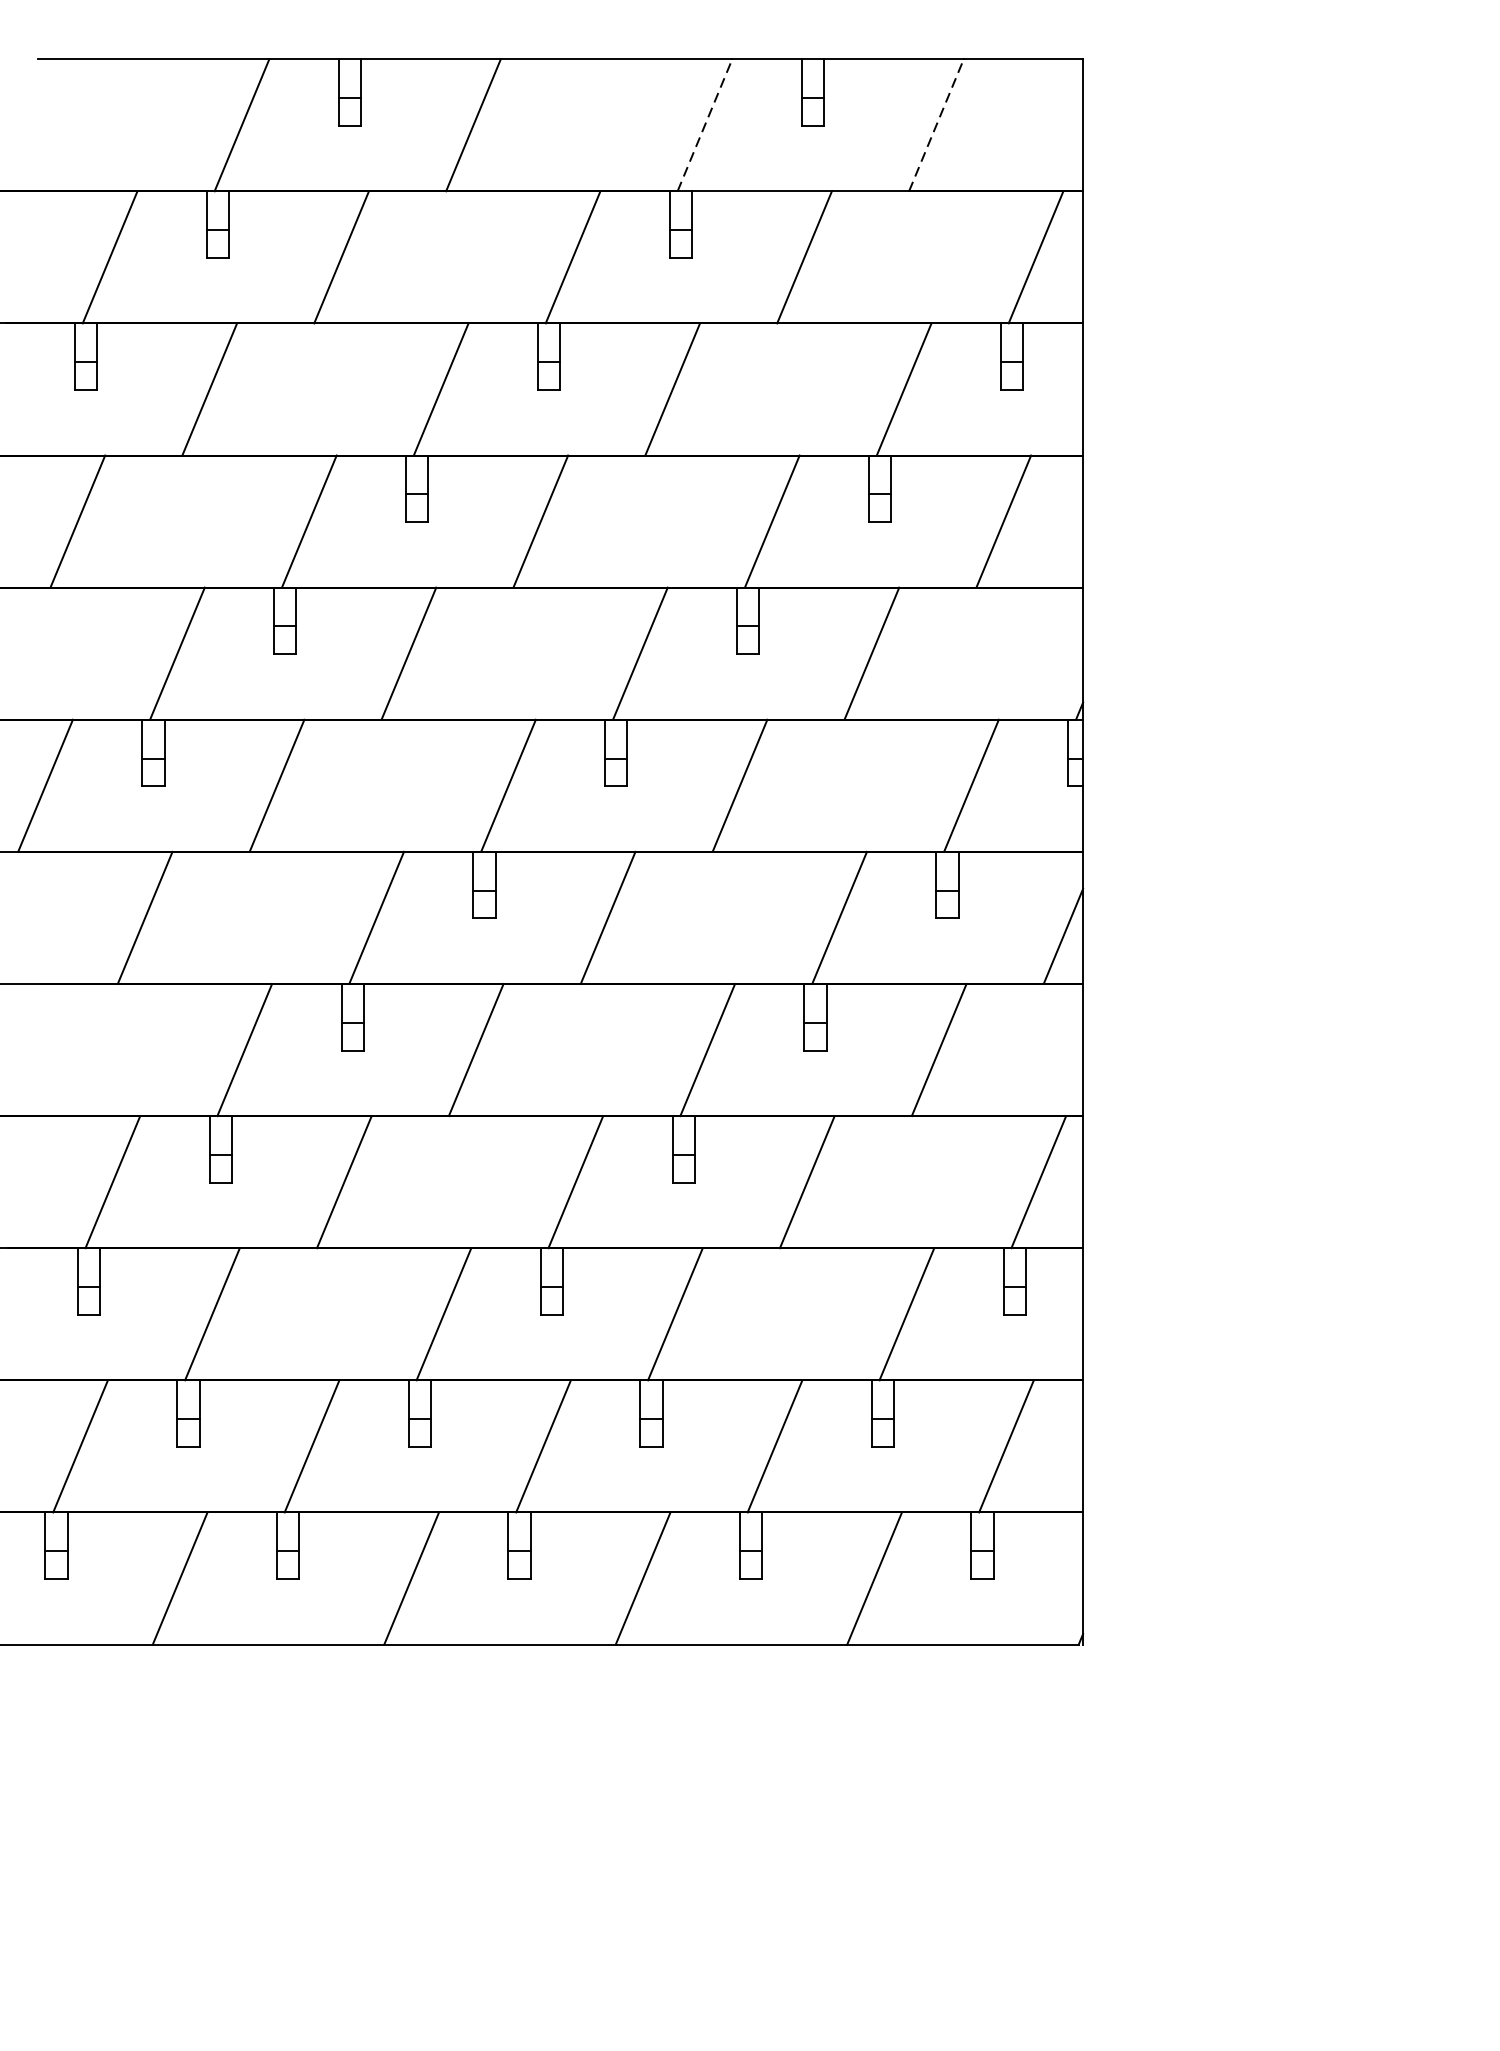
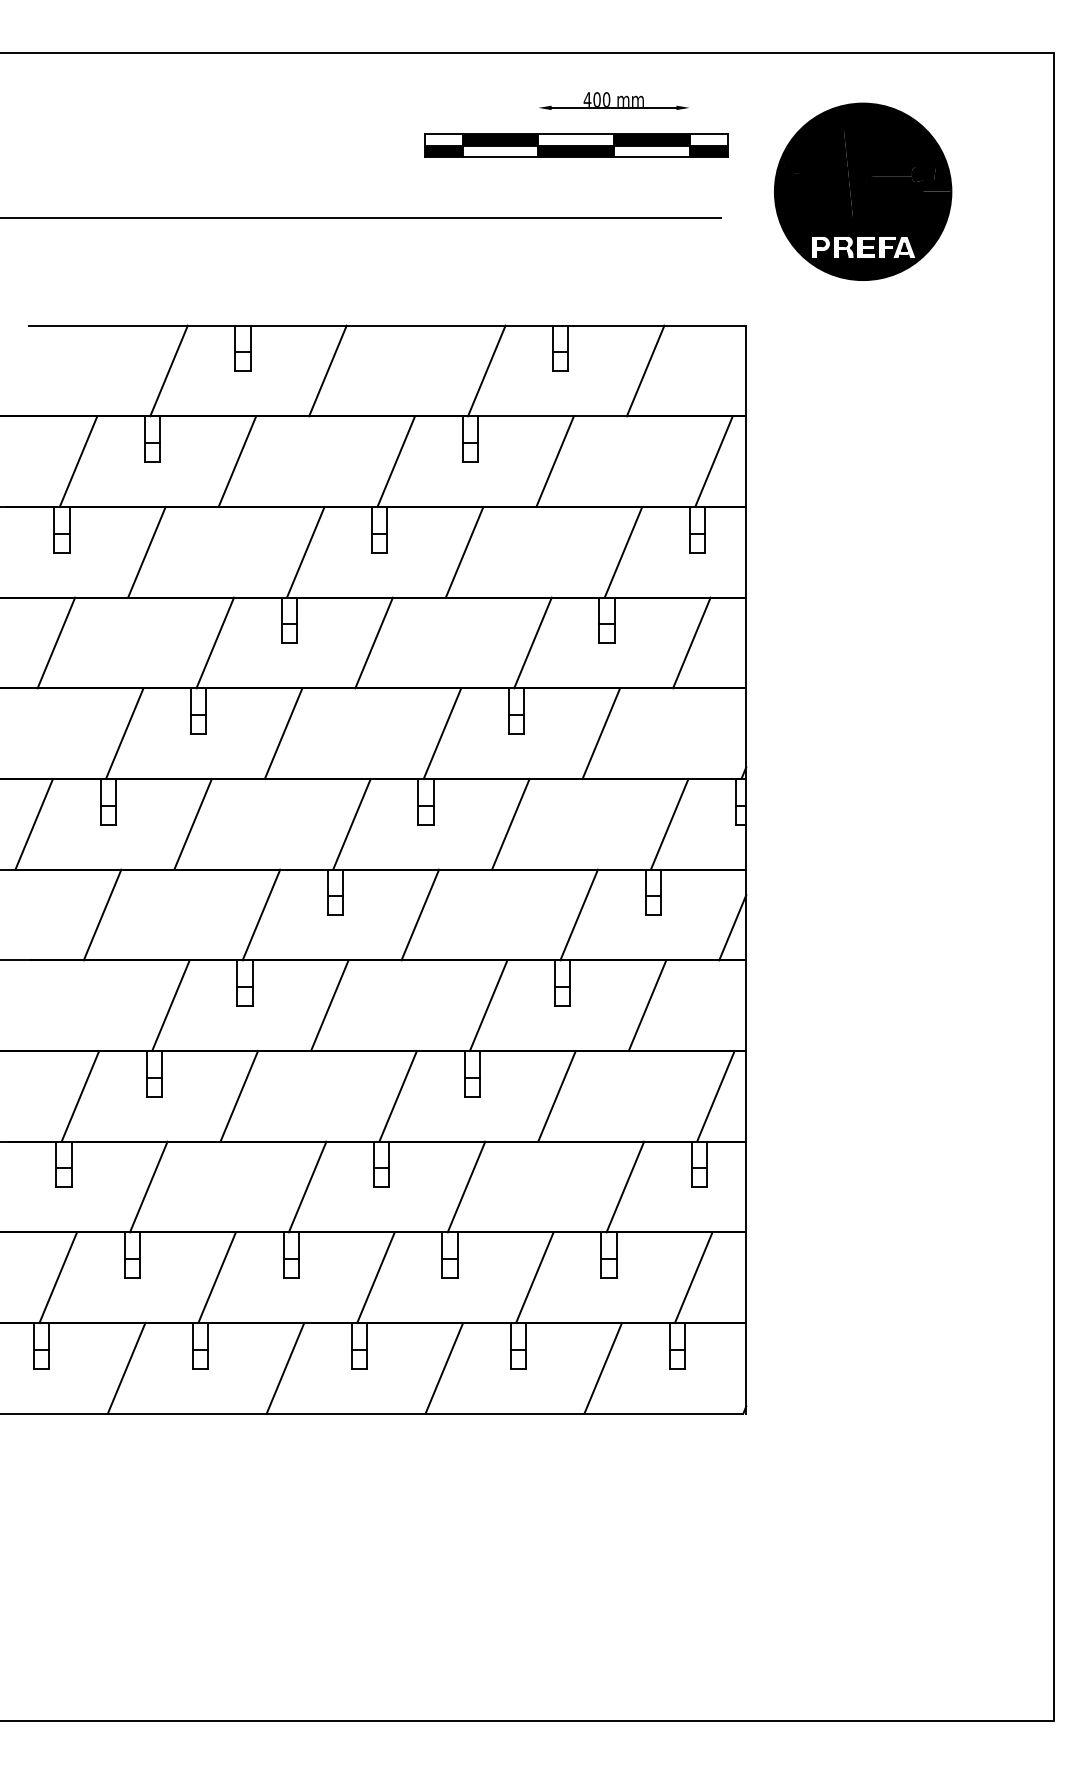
line: (704, 124) -> (486, 370), dashed -> solid
line: (936, 124) -> (645, 370), dashed -> solid

